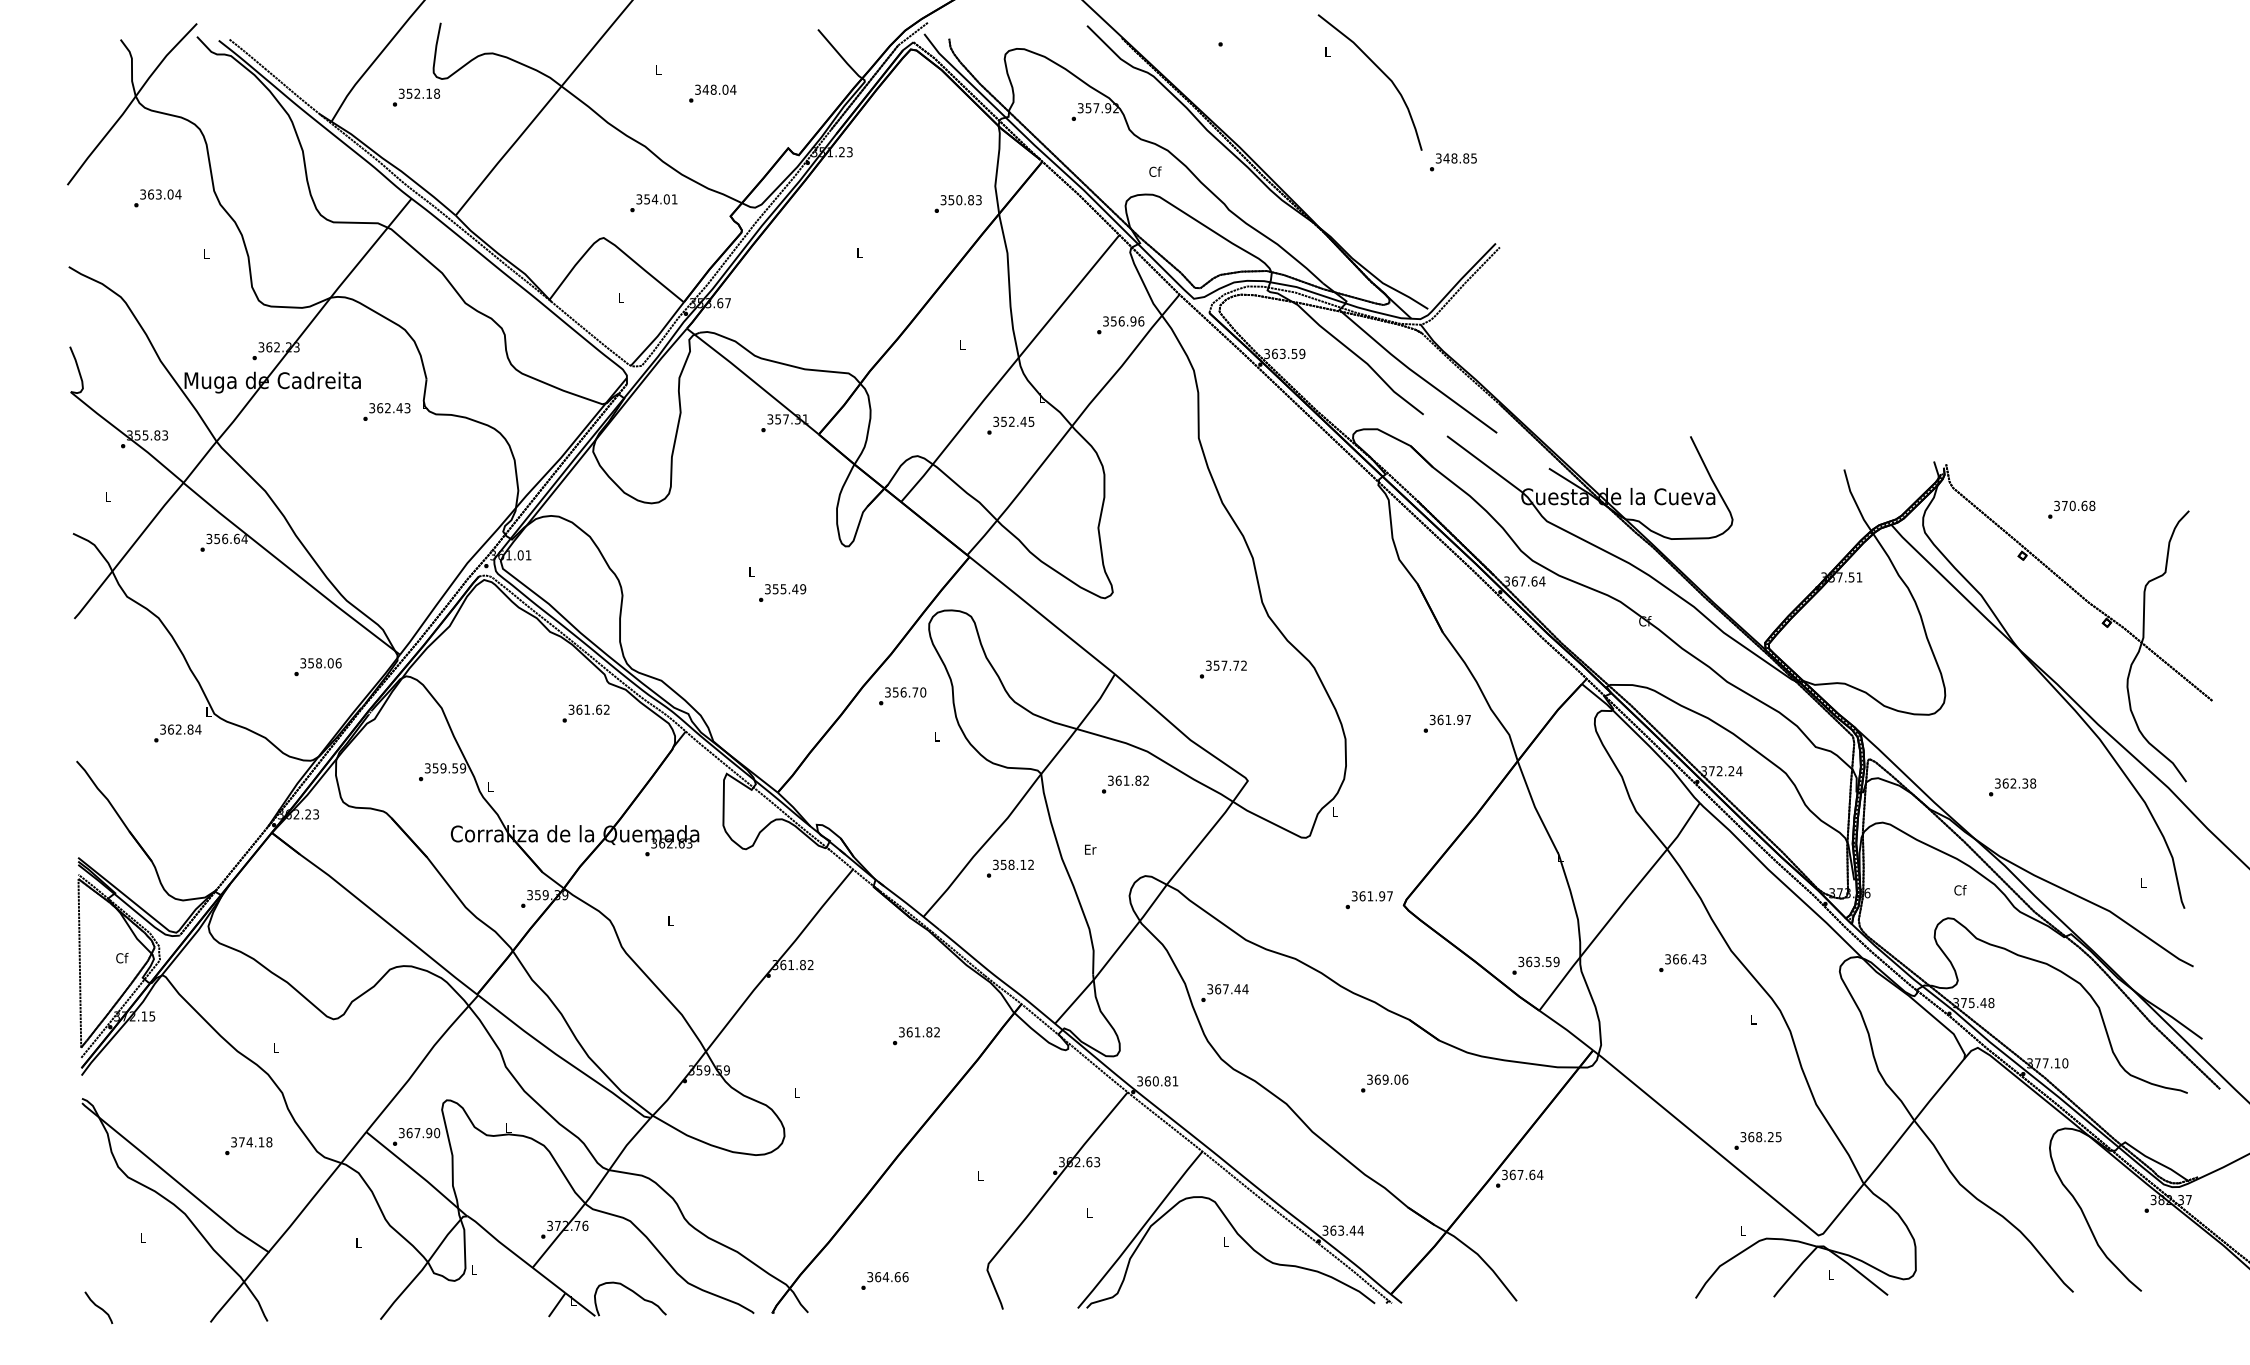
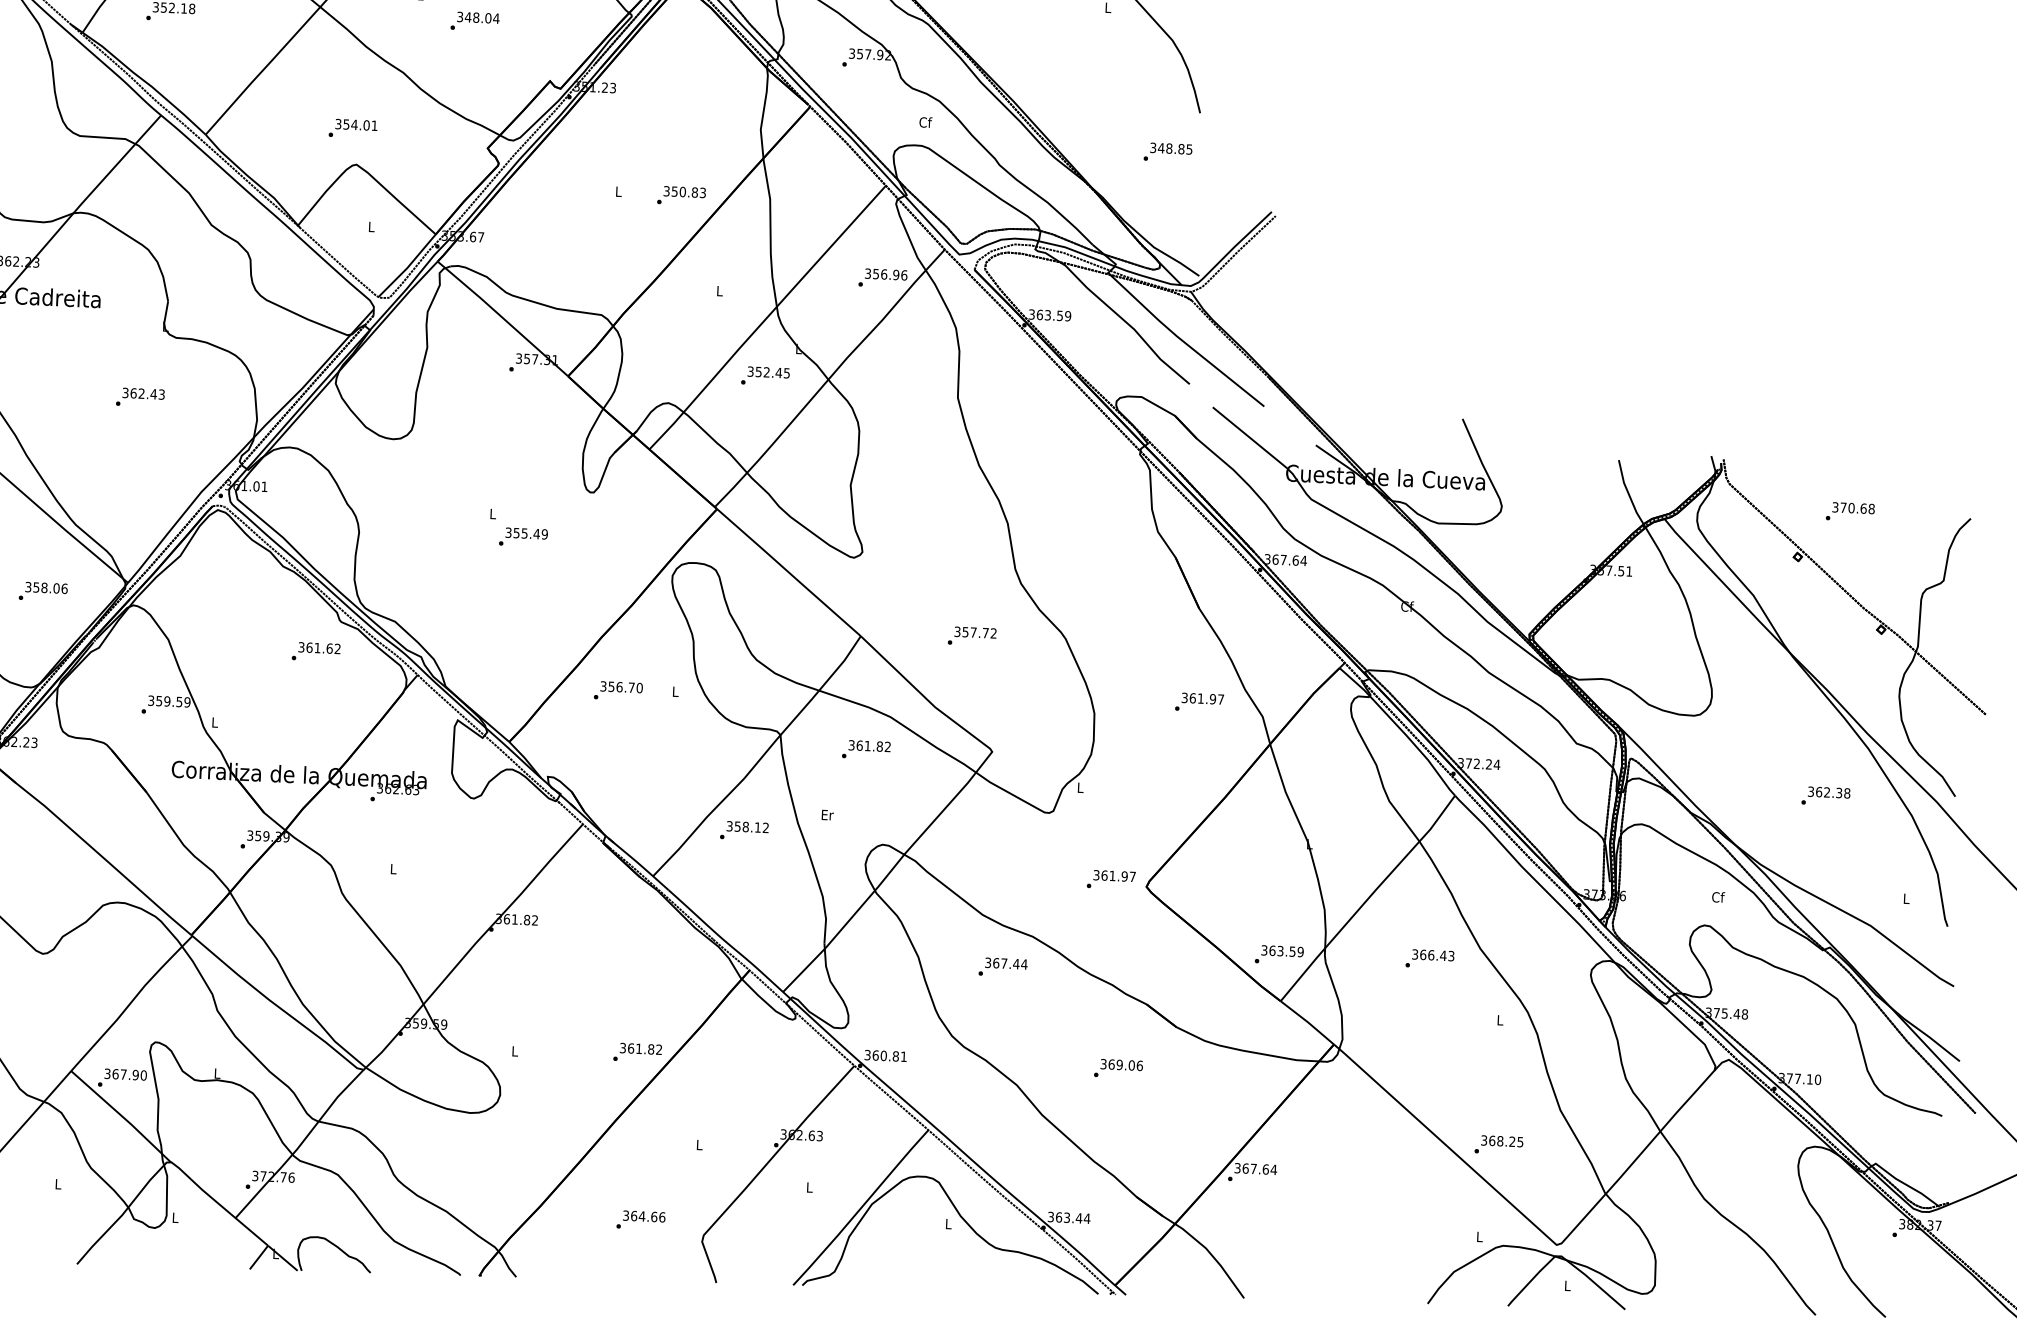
text: (1453, 162) -> (1168, 152), moved
text: (653, 203) -> (352, 129), moved
text: (957, 203) -> (680, 195), moved
text: (386, 411) -> (140, 397), moved
text: (902, 696) -> (618, 691), moved
text: (2012, 787) -> (1825, 796), moved
text: (1224, 992) -> (1002, 966), moved
text: (916, 1036) -> (637, 1053), moved
text: (884, 1280) -> (640, 1219), moved

